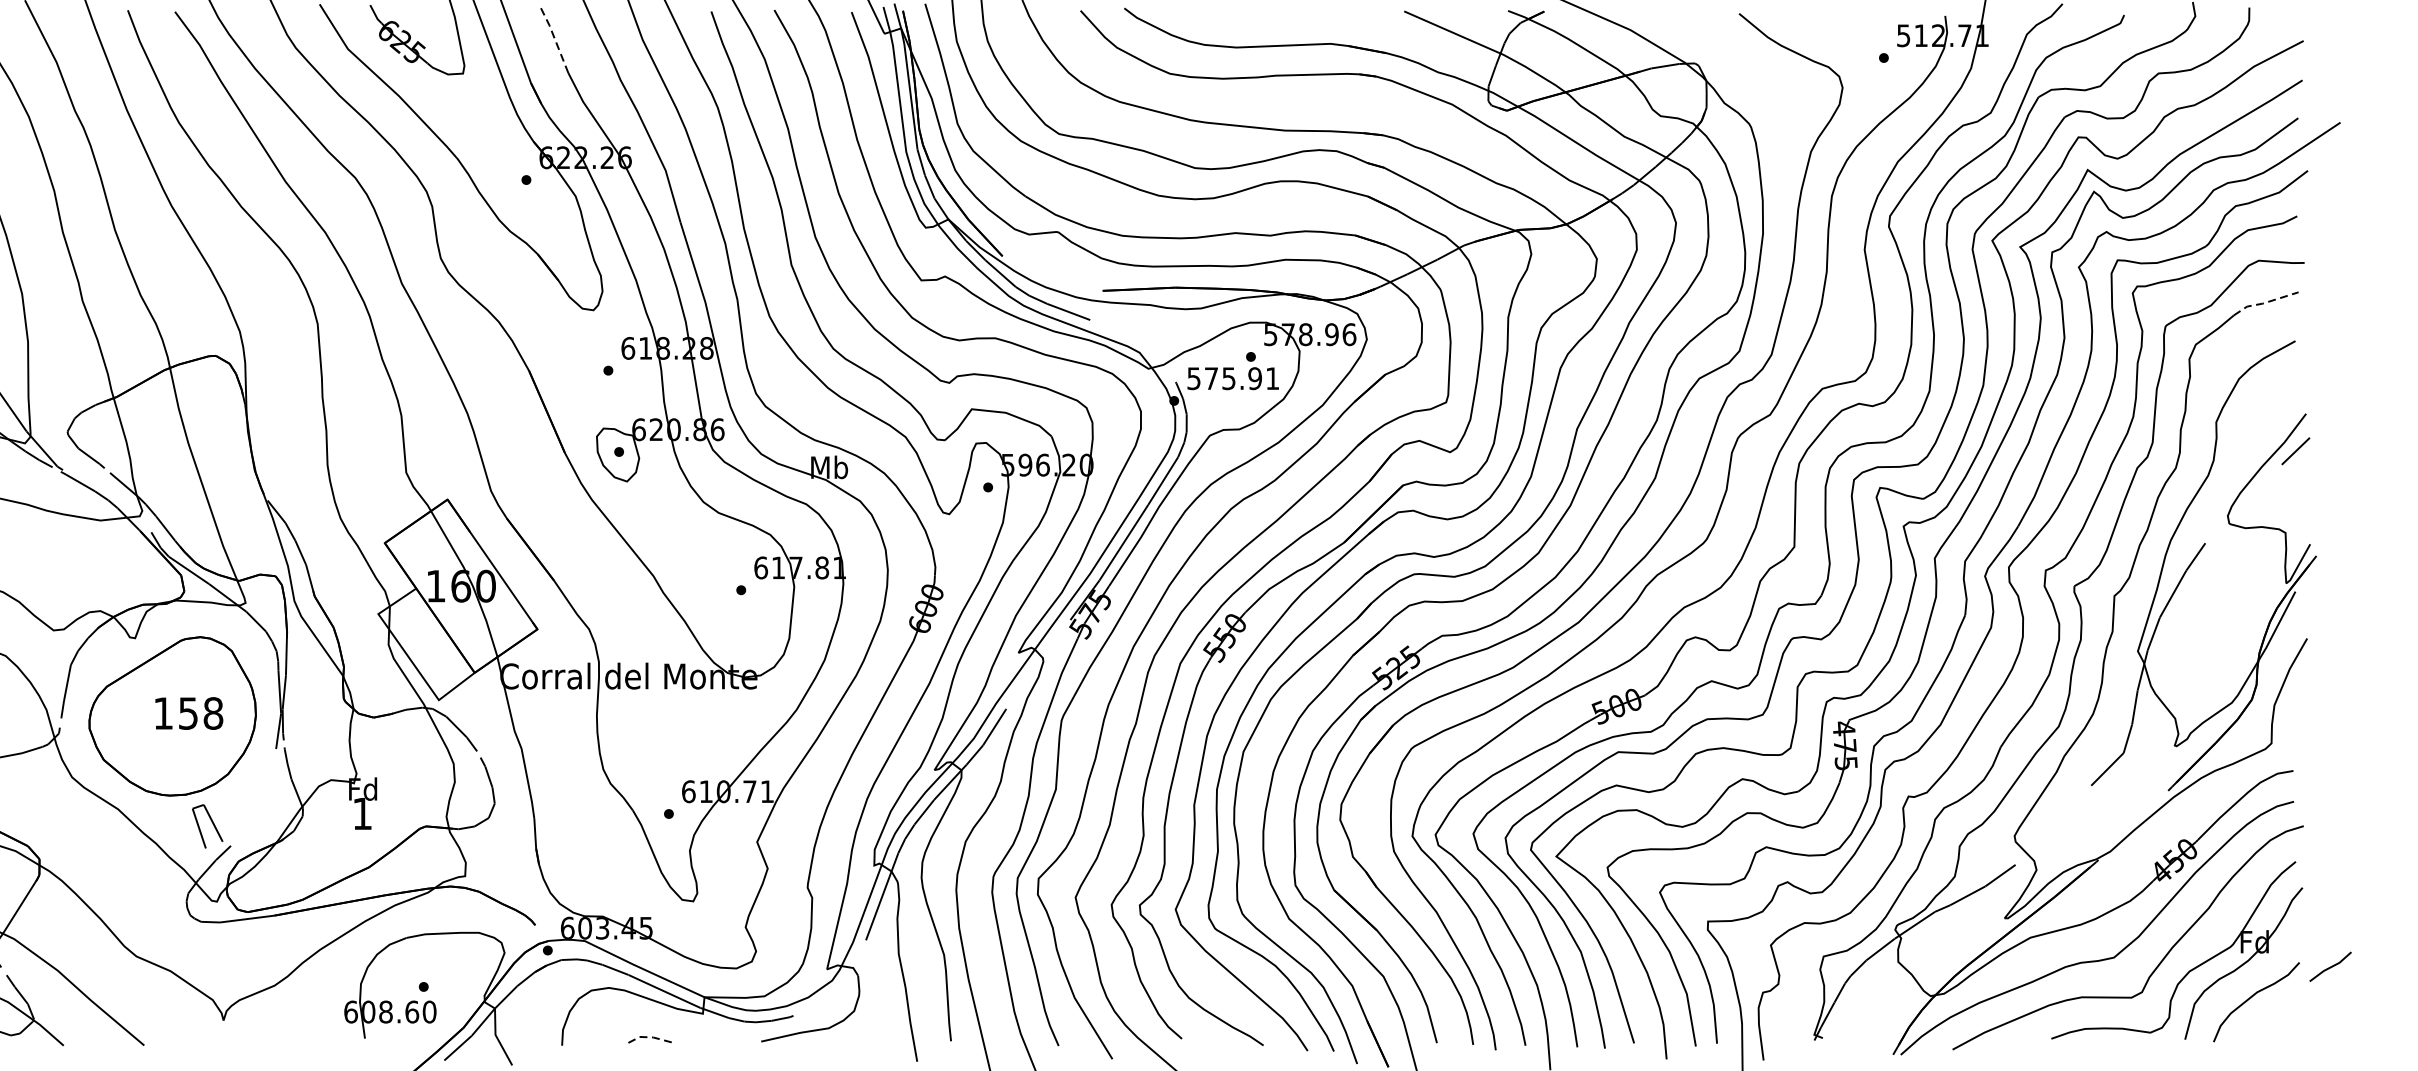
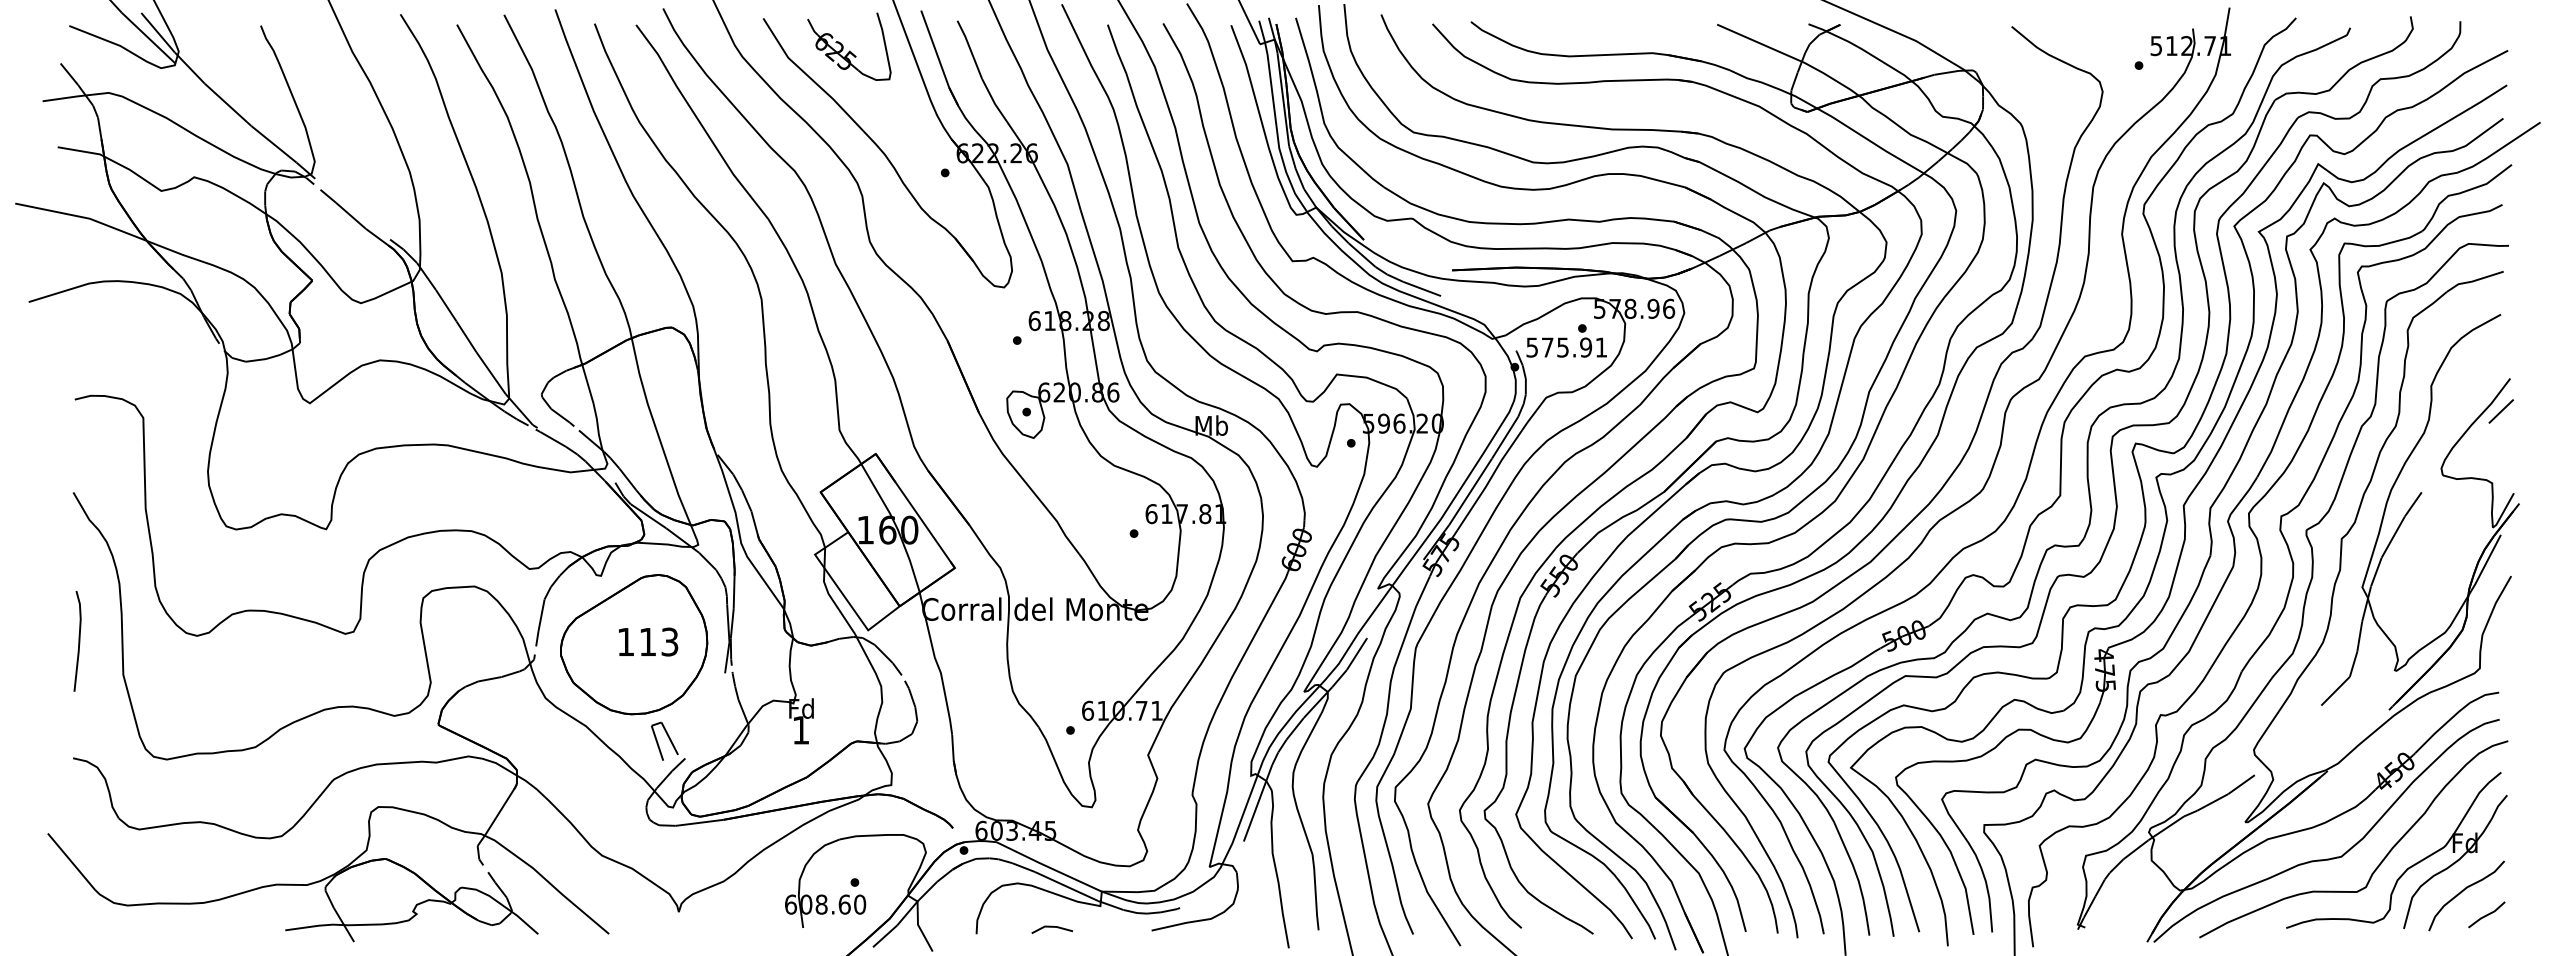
line: (555, 38) -> (970, 48), dashed -> solid
line: (2264, 303) -> (2473, 281), dashed -> solid
text: (200, 712) -> (658, 641), 158 -> 113
line: (2330, 966) -> (2486, 914), moved
line: (647, 1036) -> (1051, 926), dashed -> solid

